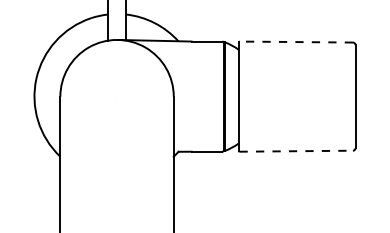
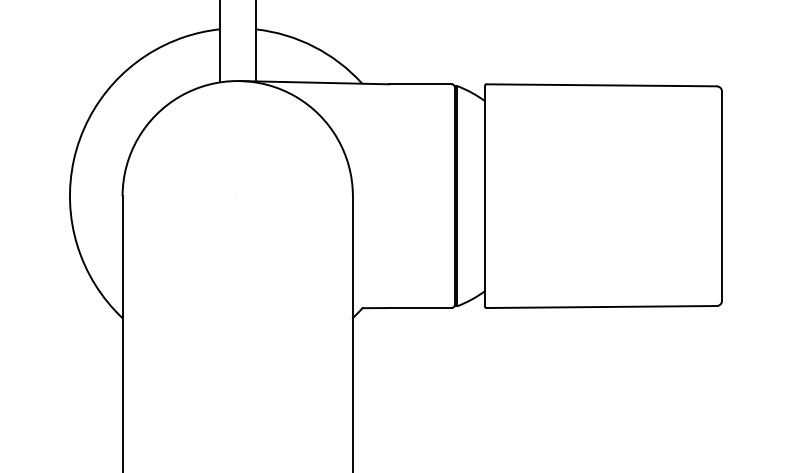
line: (296, 42) -> (602, 86), dashed -> solid
line: (296, 151) -> (602, 307), dashed -> solid

